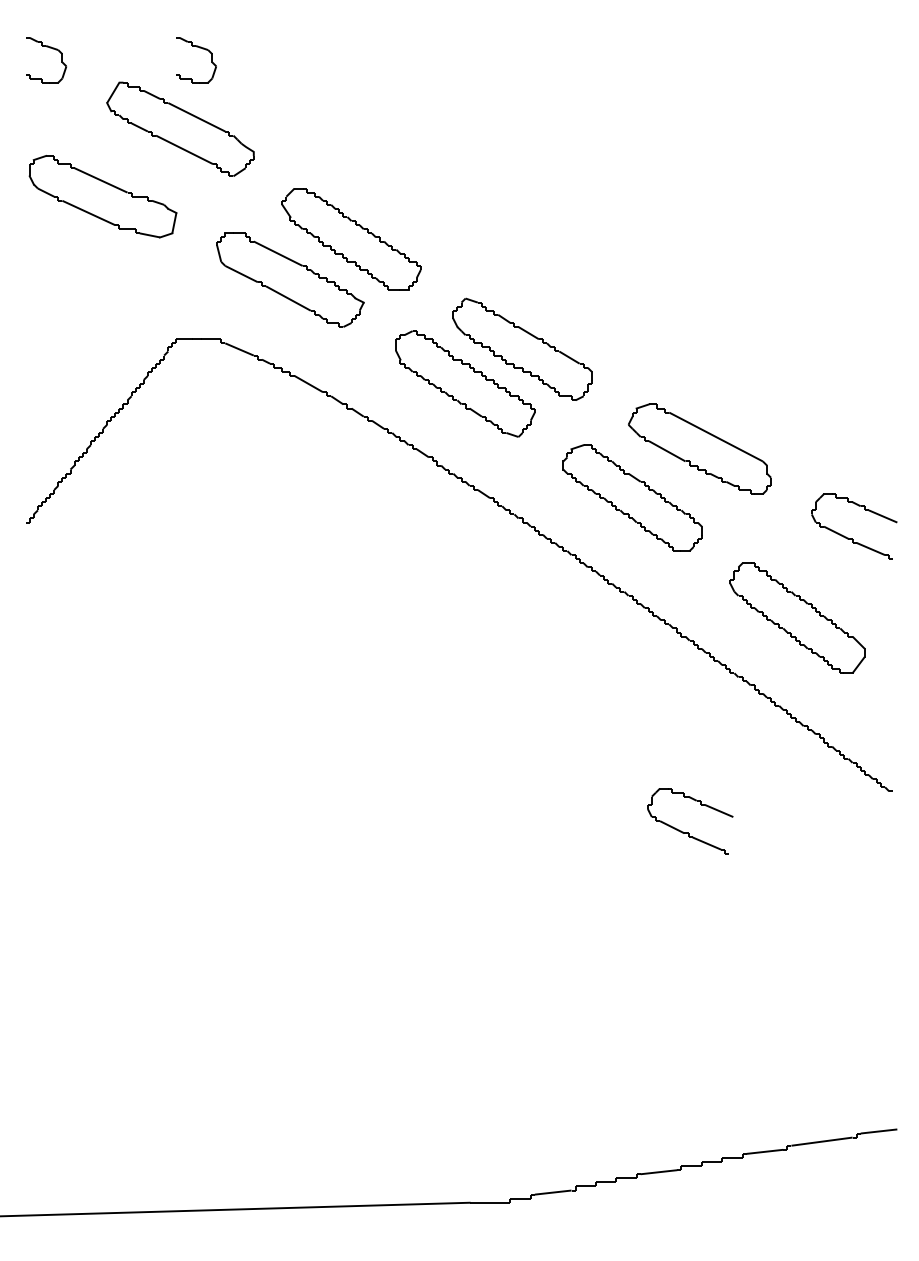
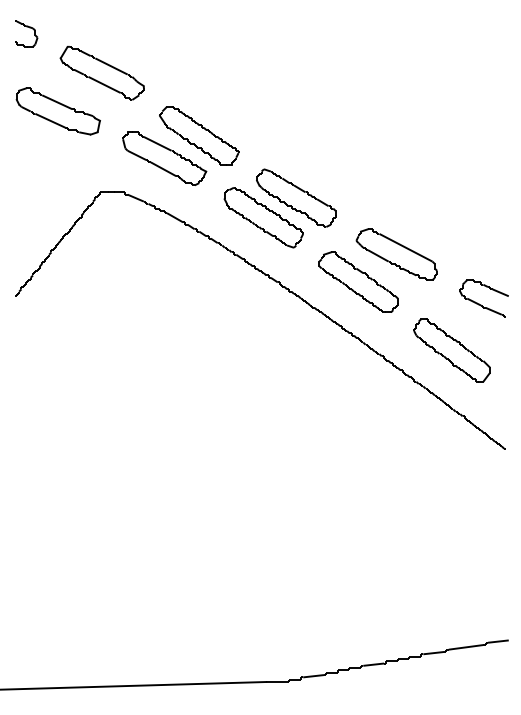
part: (196, 59) -> (111, 33), removed
part: (685, 831) -> (388, 471), removed

